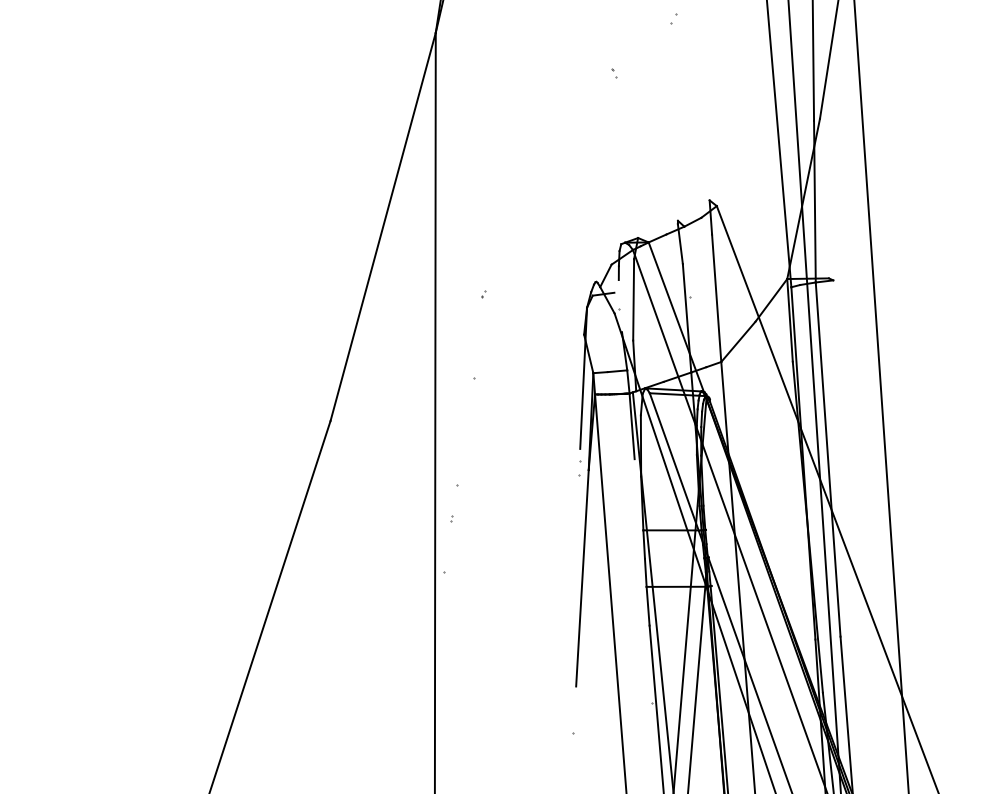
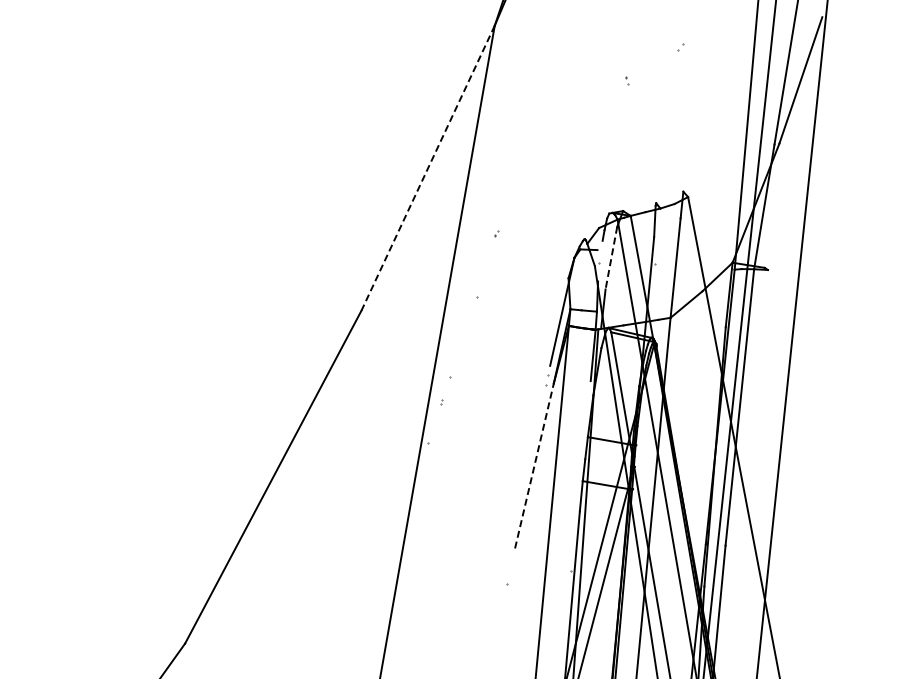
line: (382, 227) -> (427, 168), solid -> dashed
line: (633, 300) -> (611, 258), solid -> dashed
line: (582, 577) -> (534, 465), solid -> dashed

